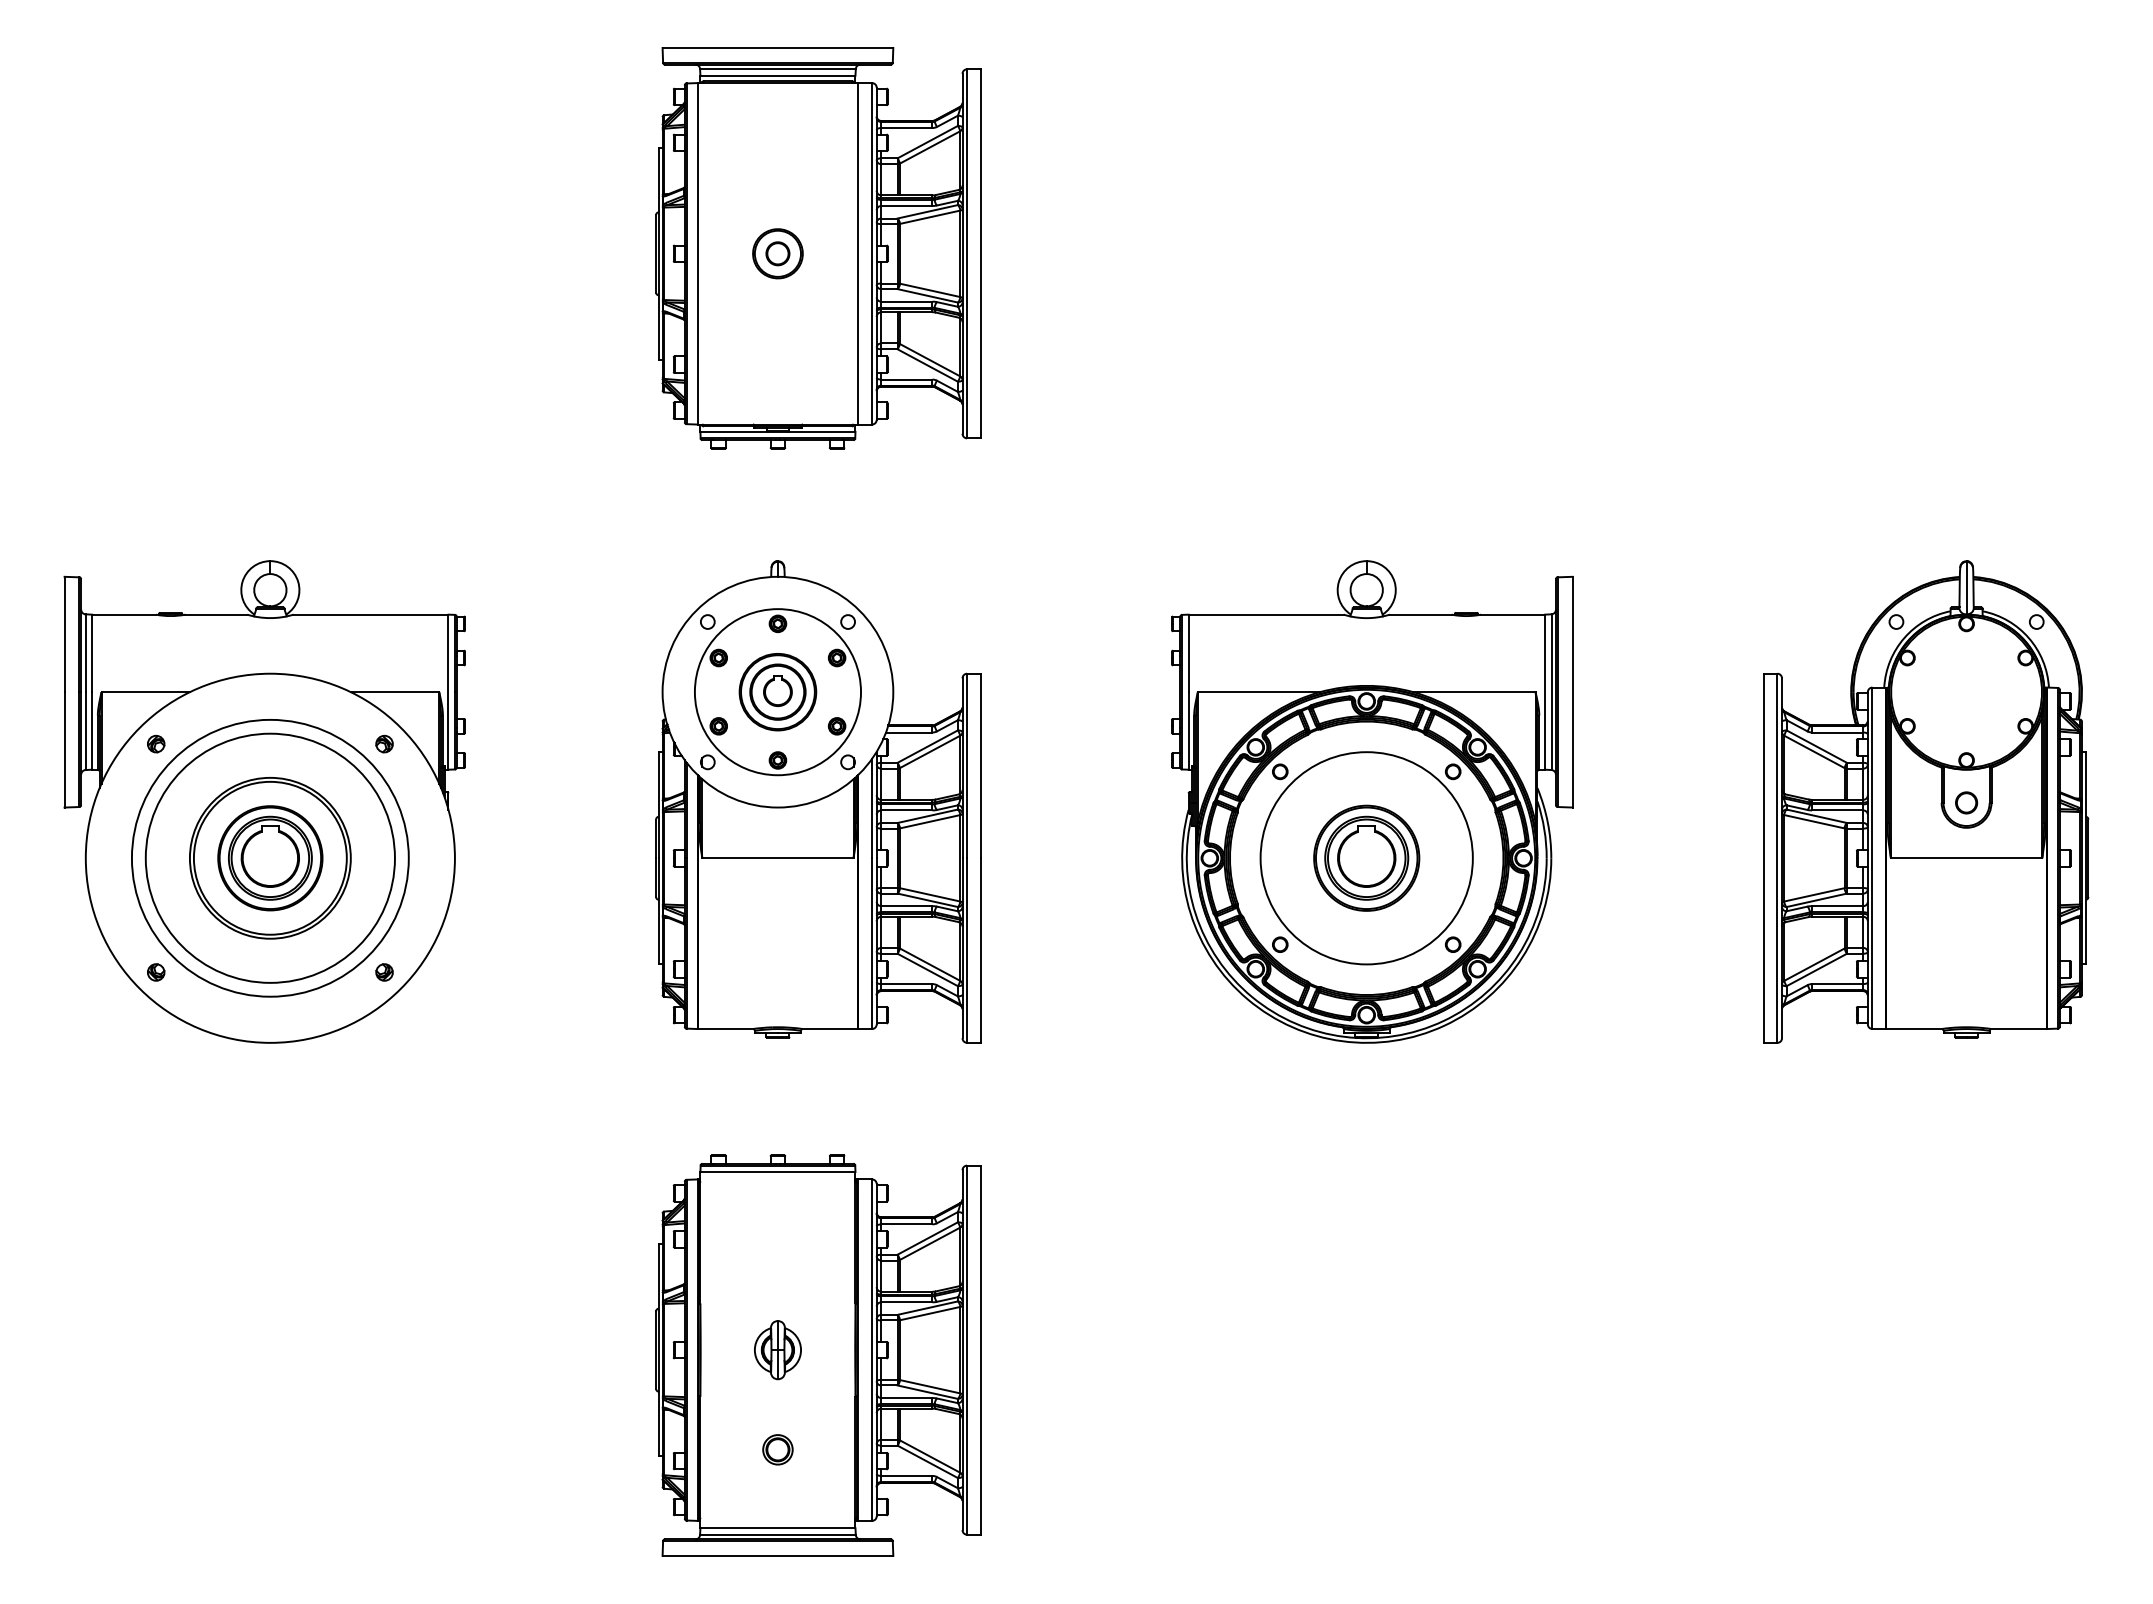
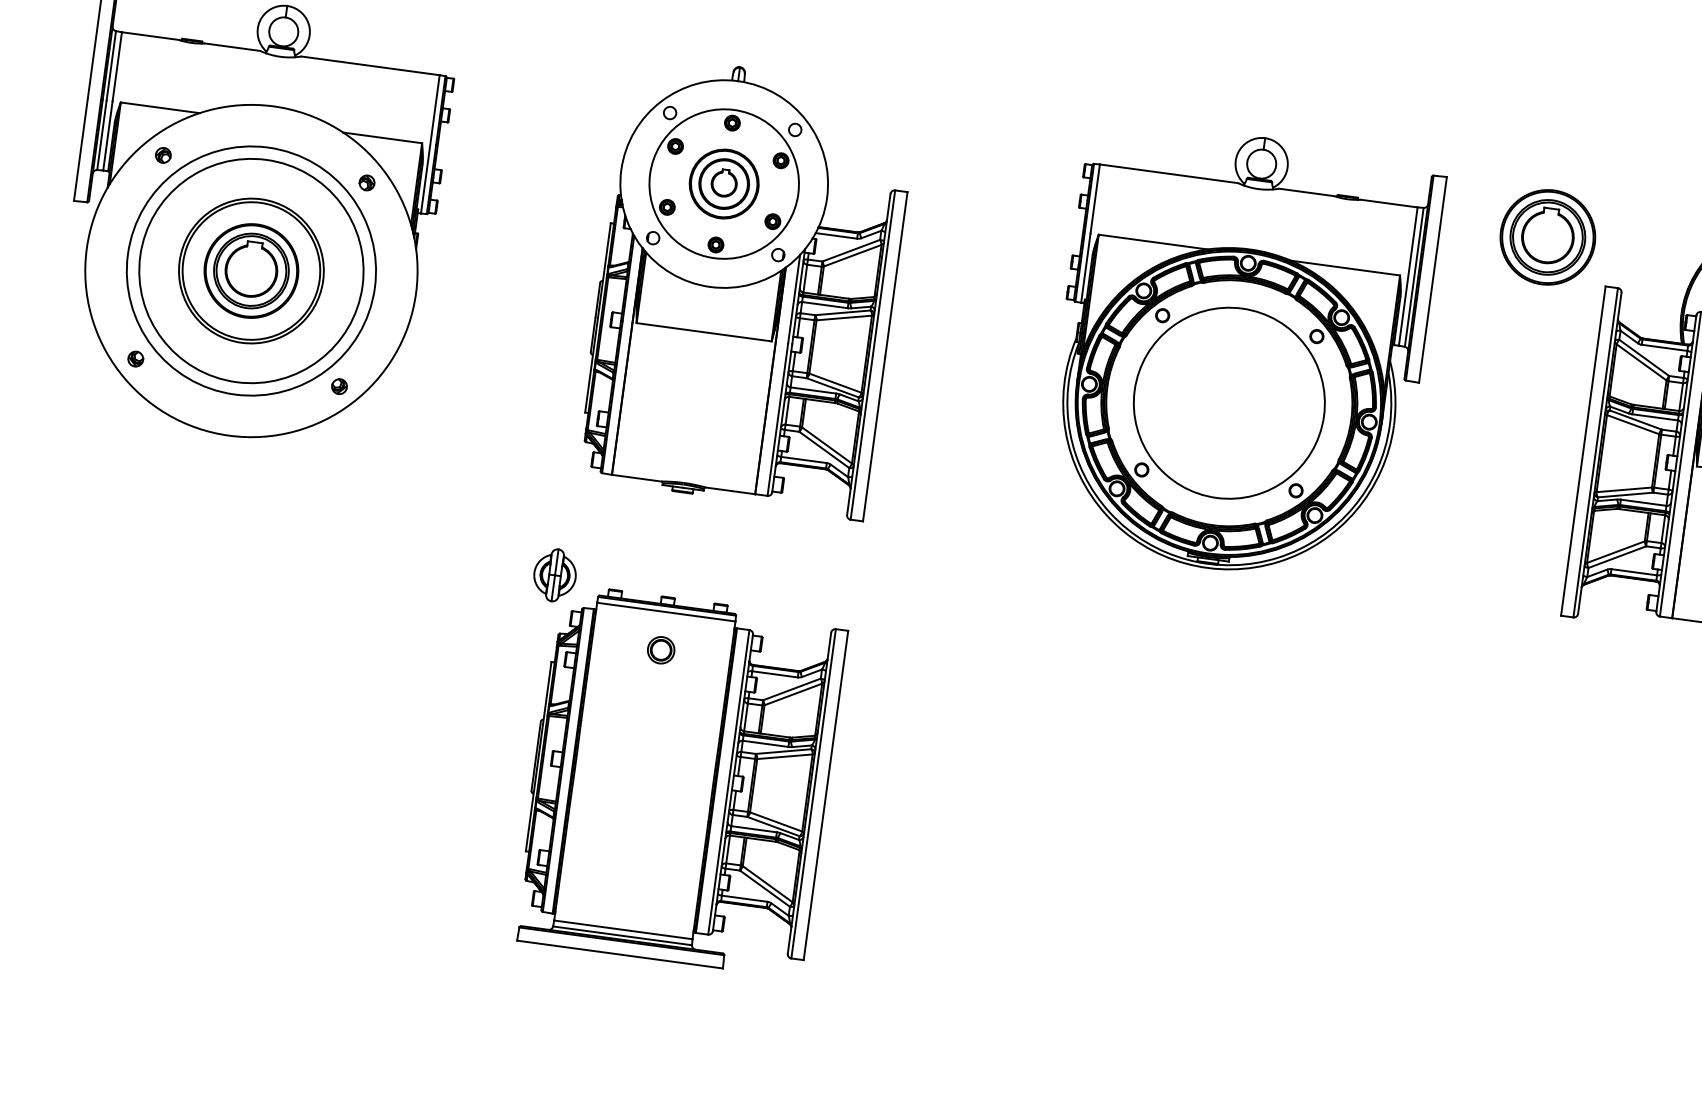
part: (1366, 857) -> (1547, 236), moved
part: (777, 1350) -> (554, 575), moved
part: (777, 1449) -> (660, 649), moved

